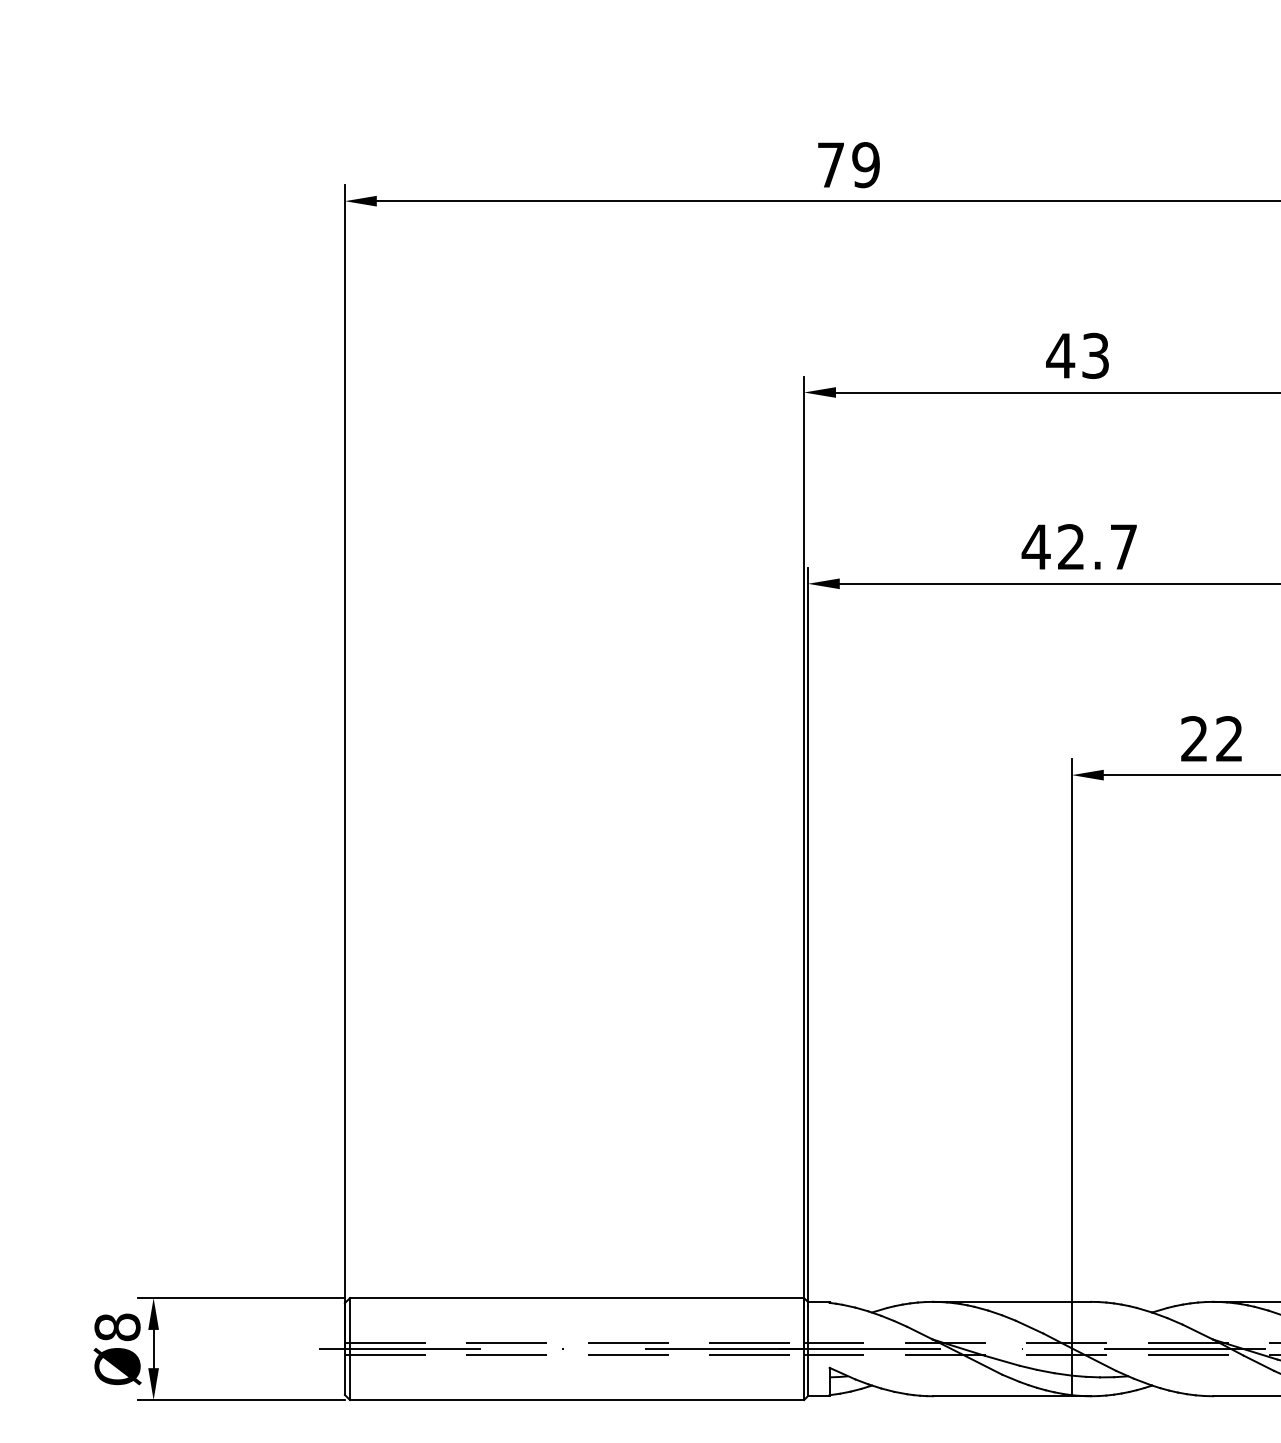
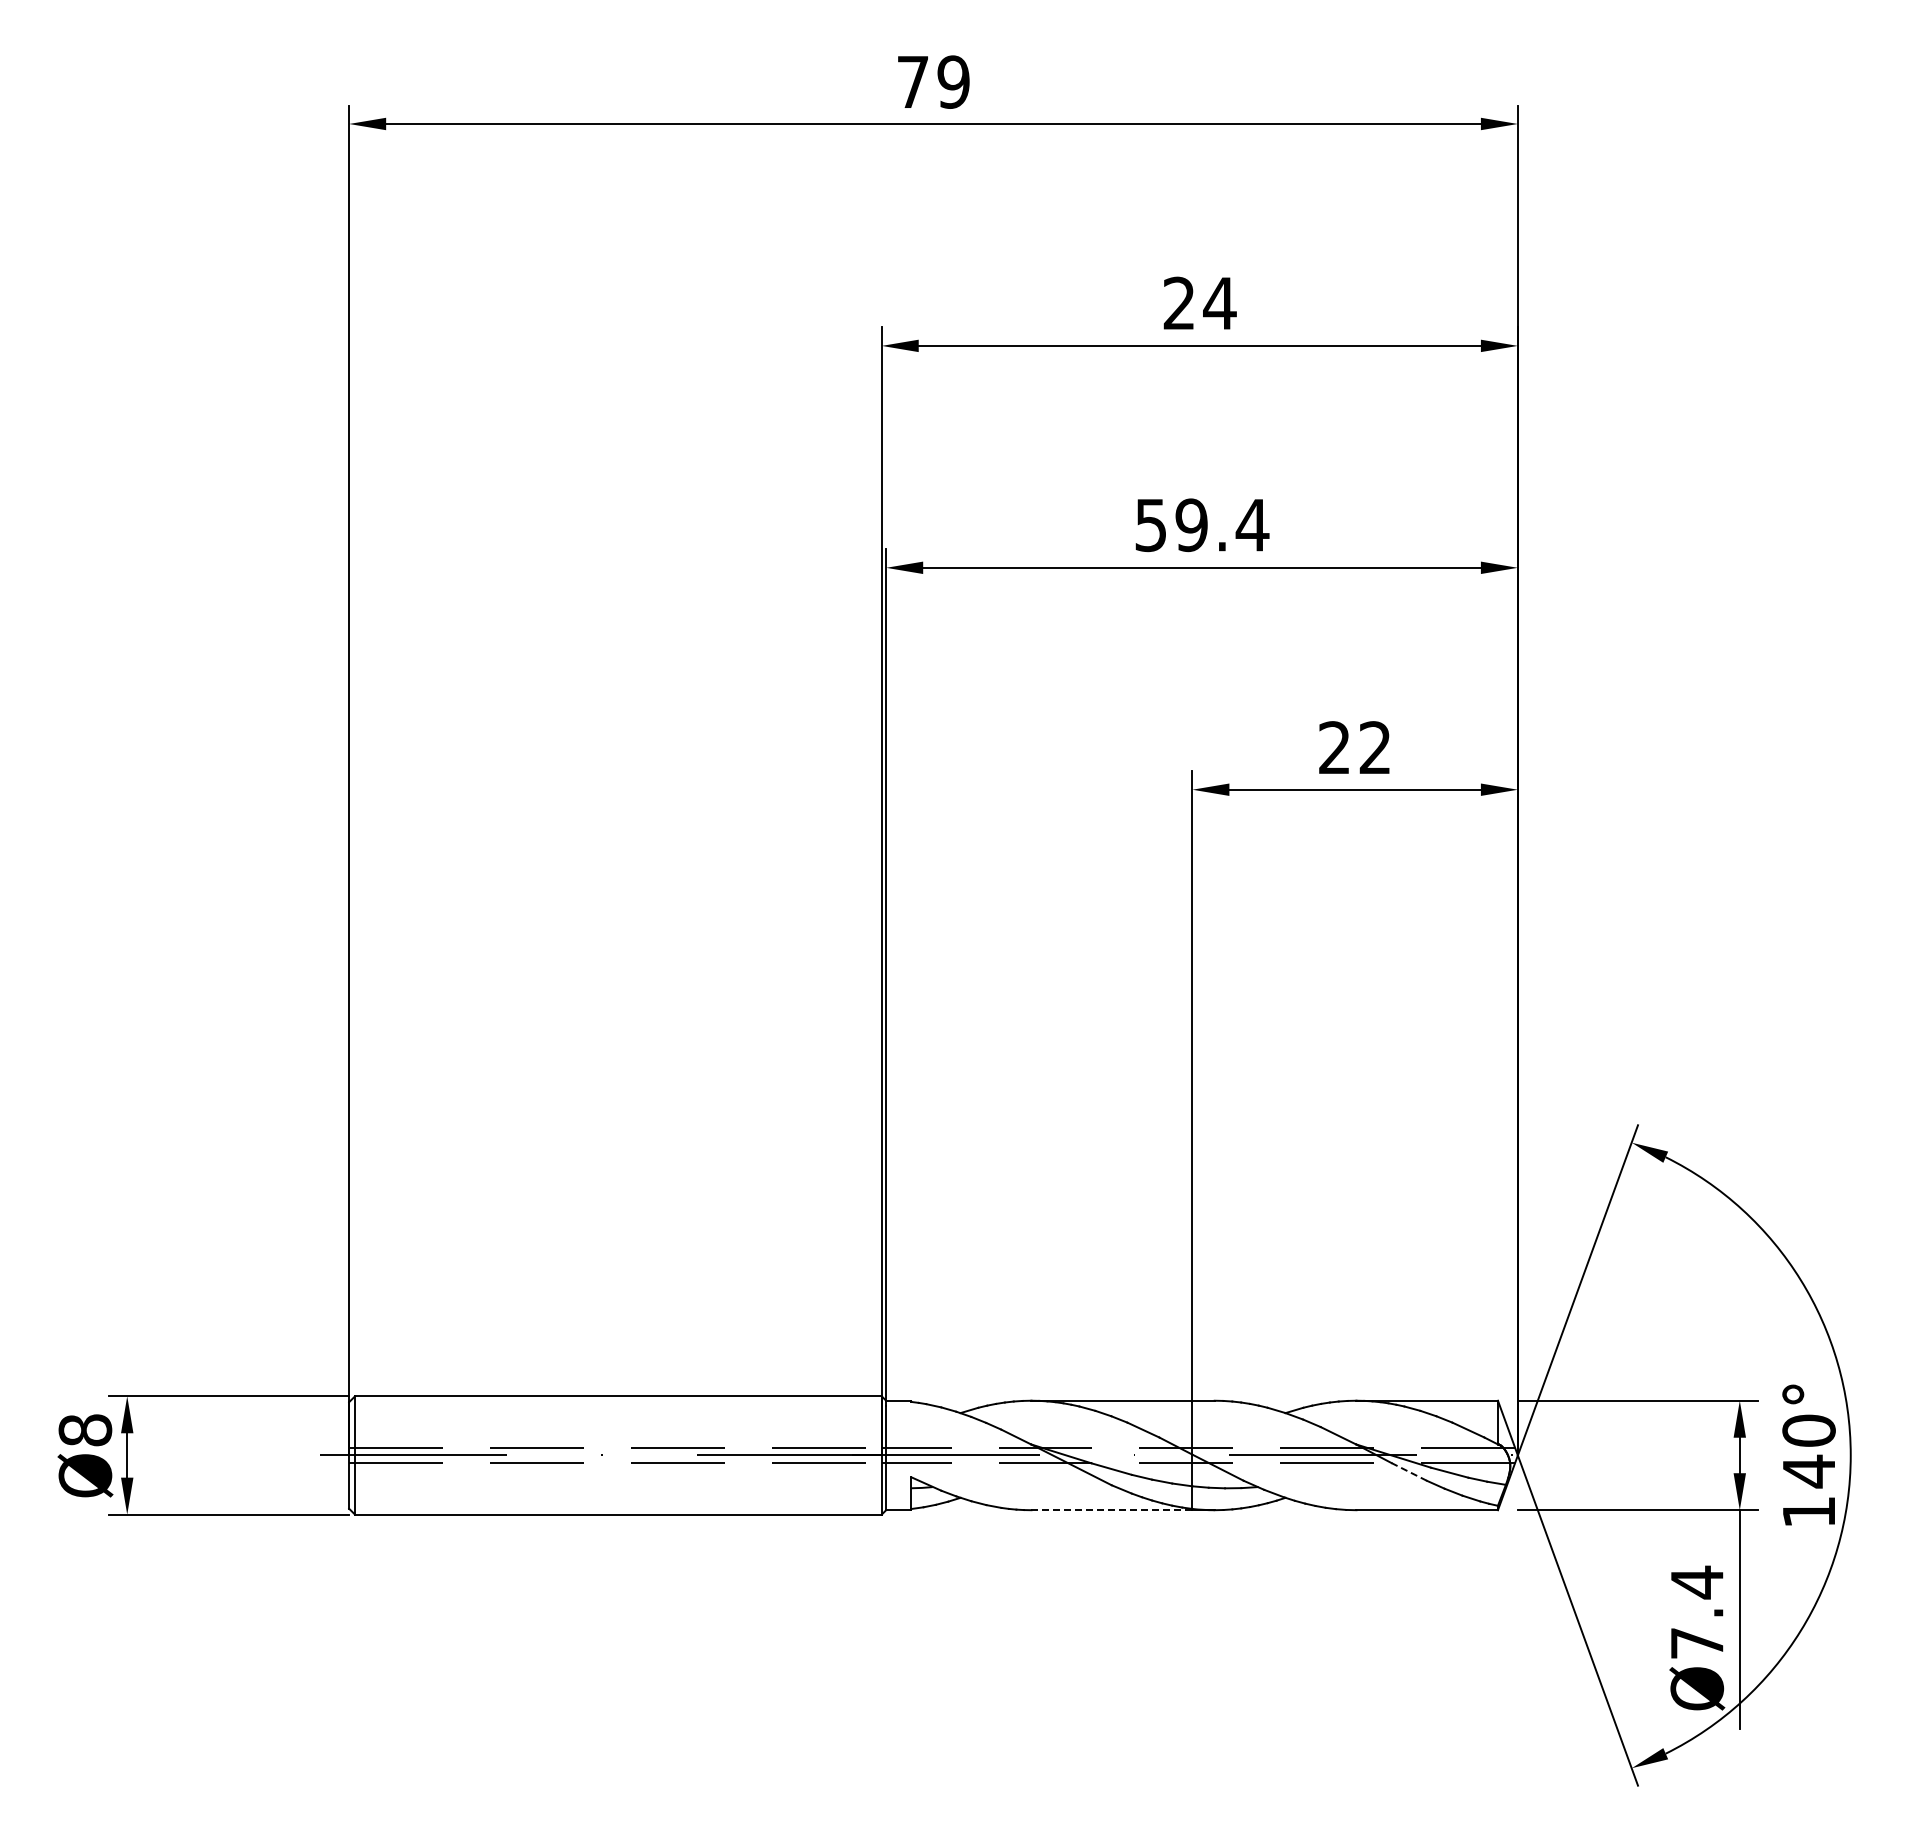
text: (1078, 355) -> (1199, 303), 43 -> 24
text: (1079, 547) -> (1201, 525), 42.7 -> 59.4
line: (1259, 1362) -> (1409, 1471), solid -> dashed
line: (1003, 1396) -> (1112, 1510), solid -> dashed

